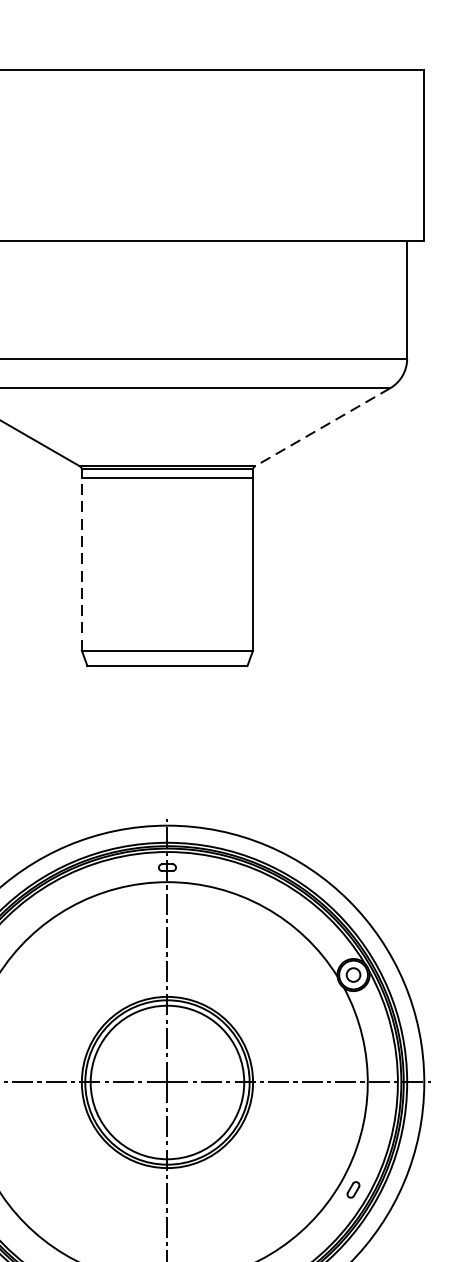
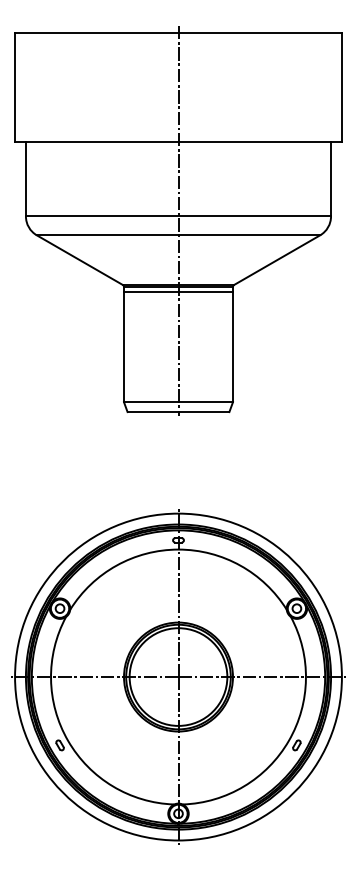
line: (167, 366) -> (178, 221), added
line: (323, 427) -> (277, 260), dashed -> solid
line: (82, 559) -> (124, 344), dashed -> solid

